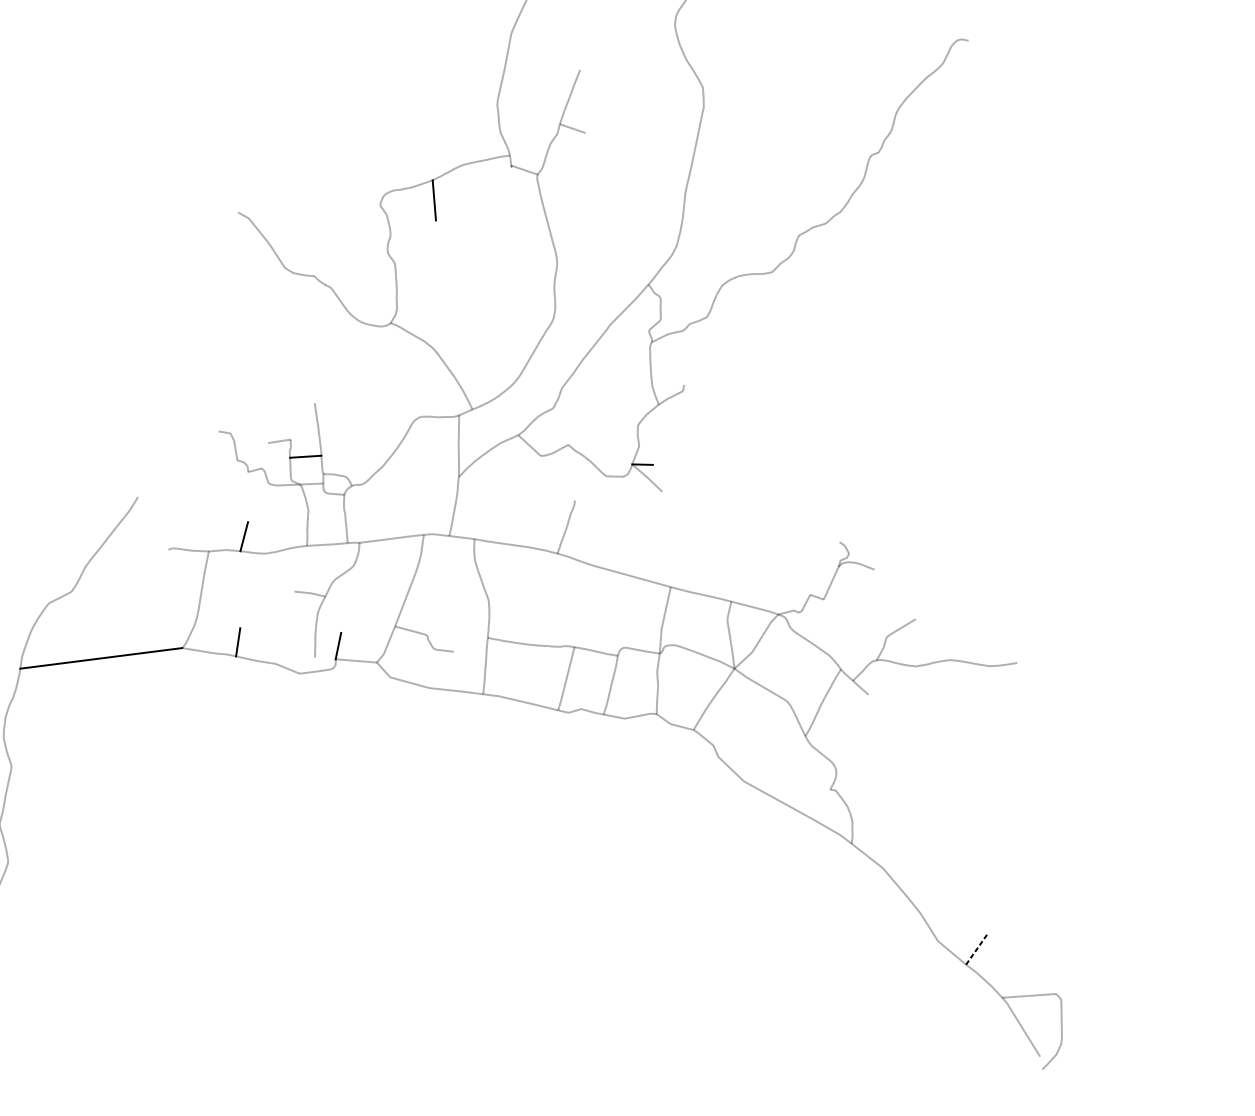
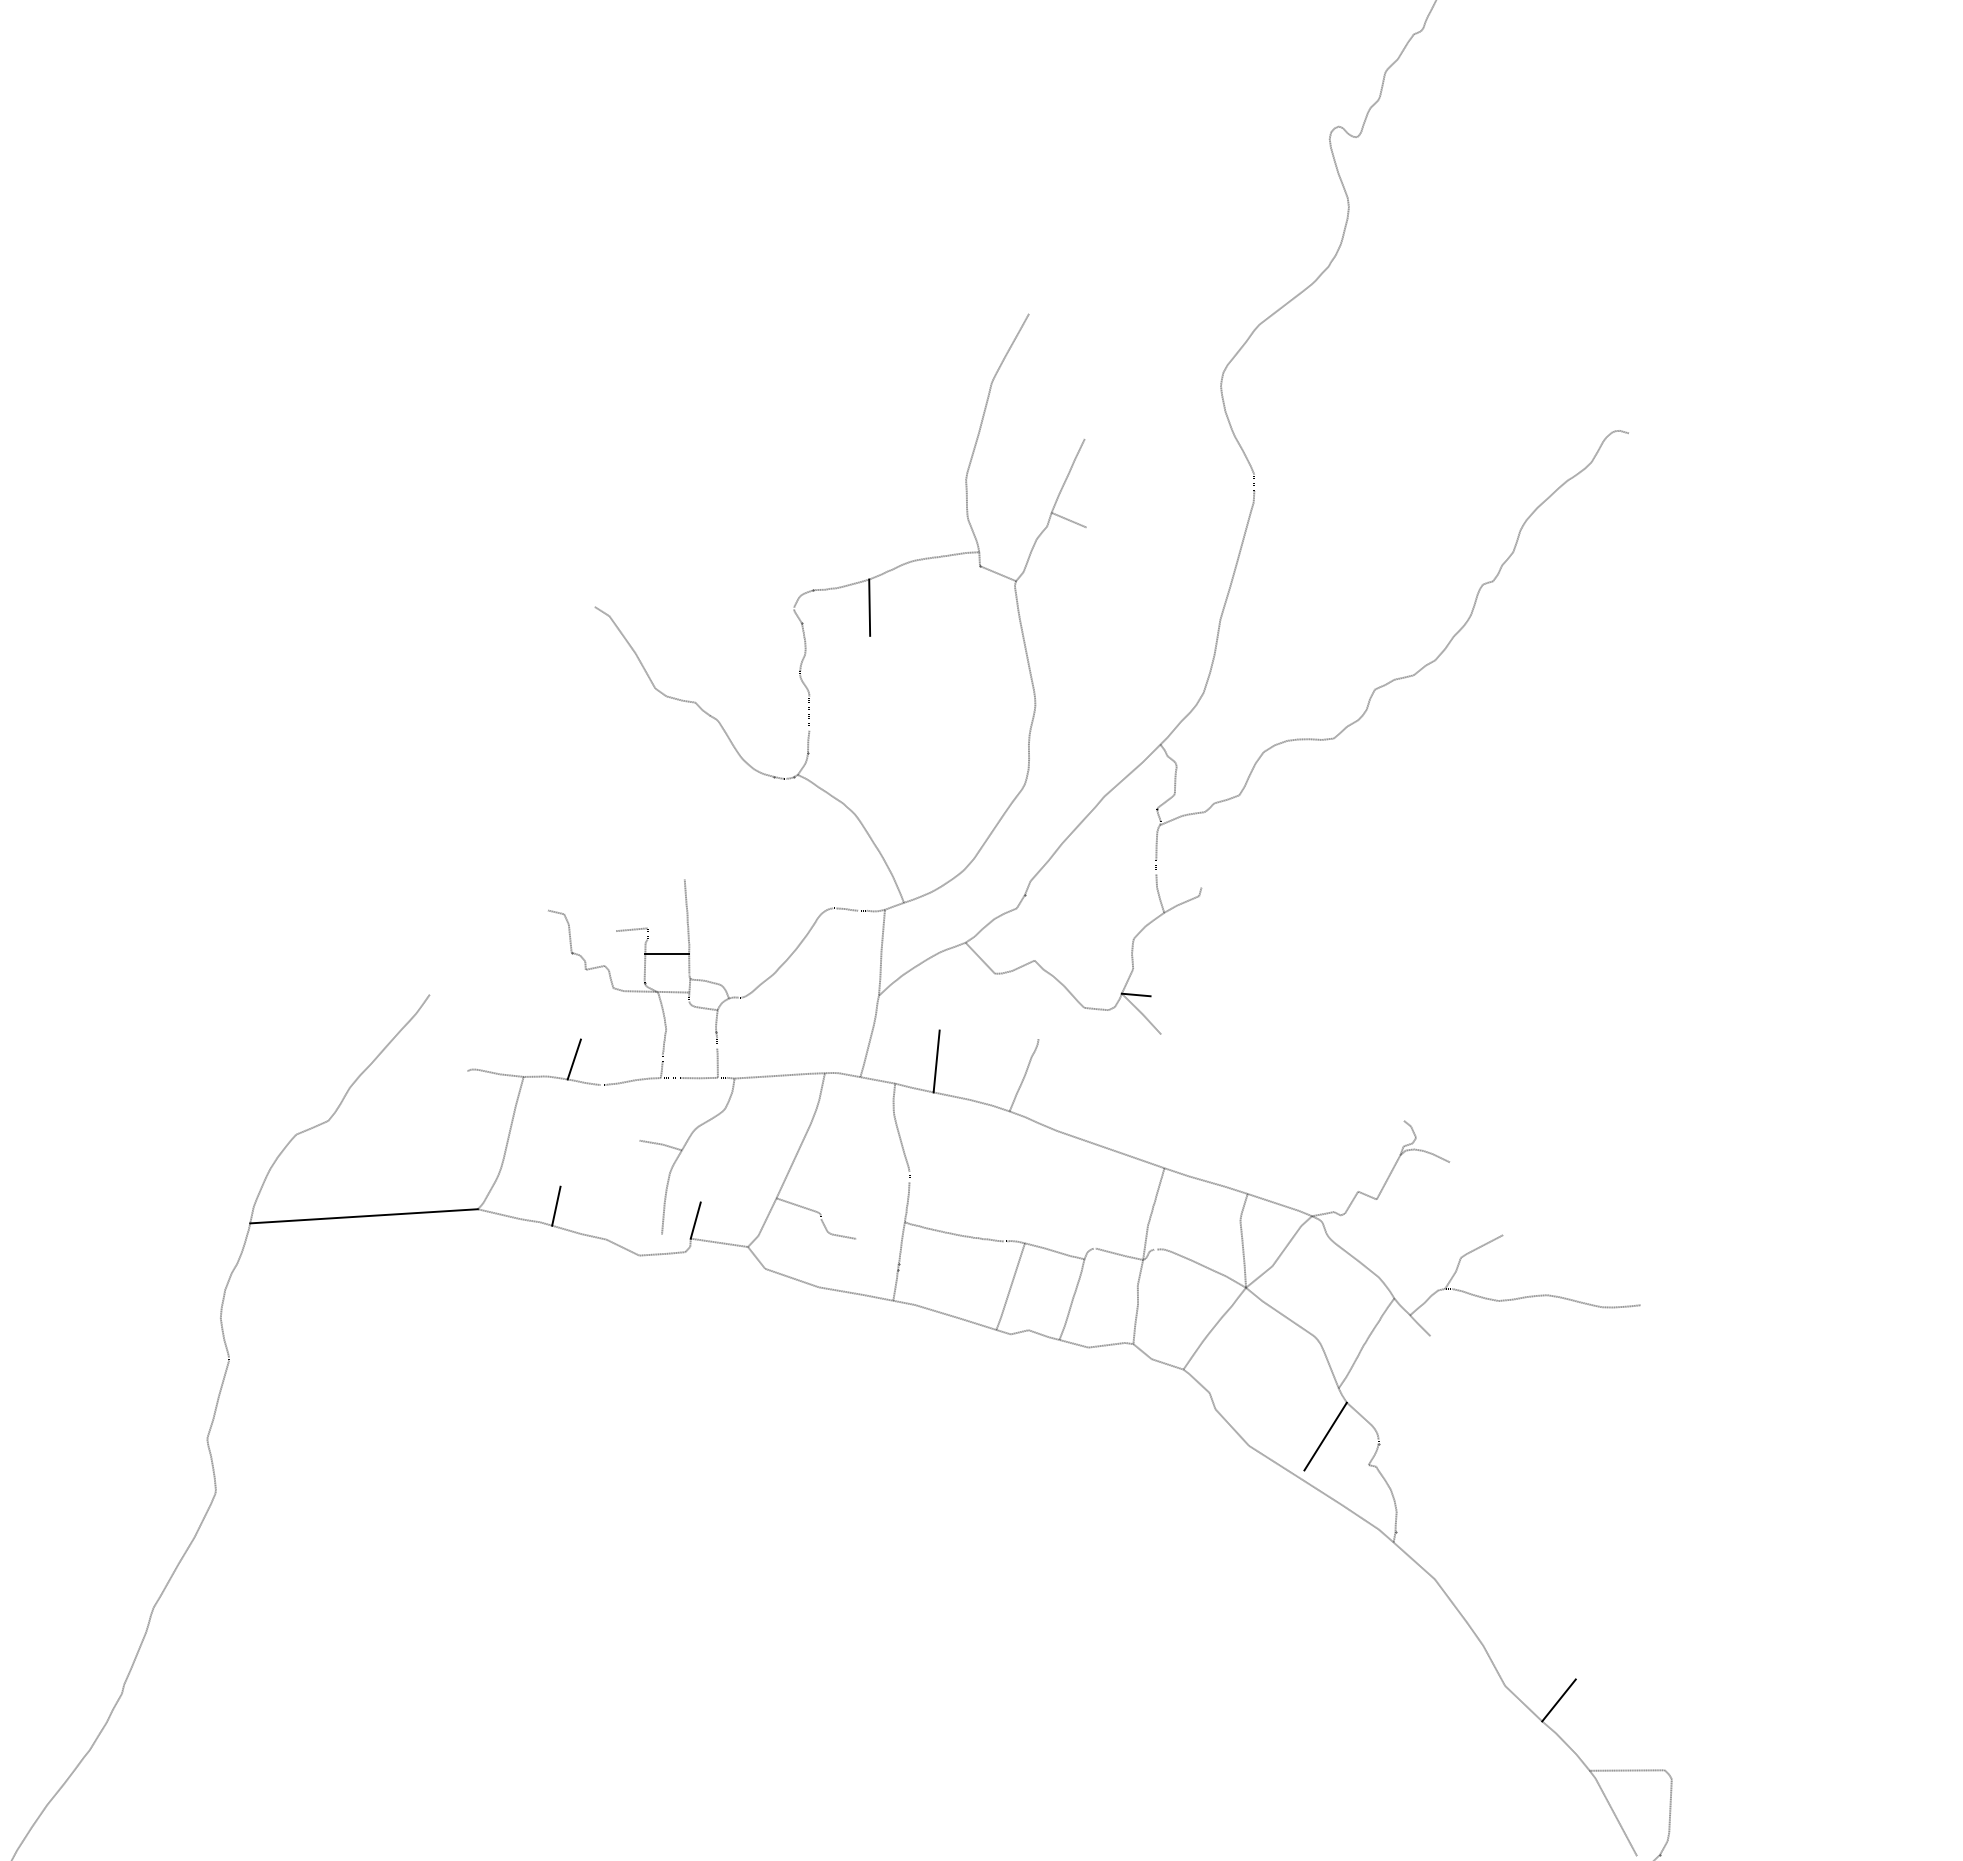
line: (503, 521) -> (936, 1061), added
line: (798, 771) -> (1325, 1436), added
line: (977, 948) -> (1559, 1700), dashed -> solid

